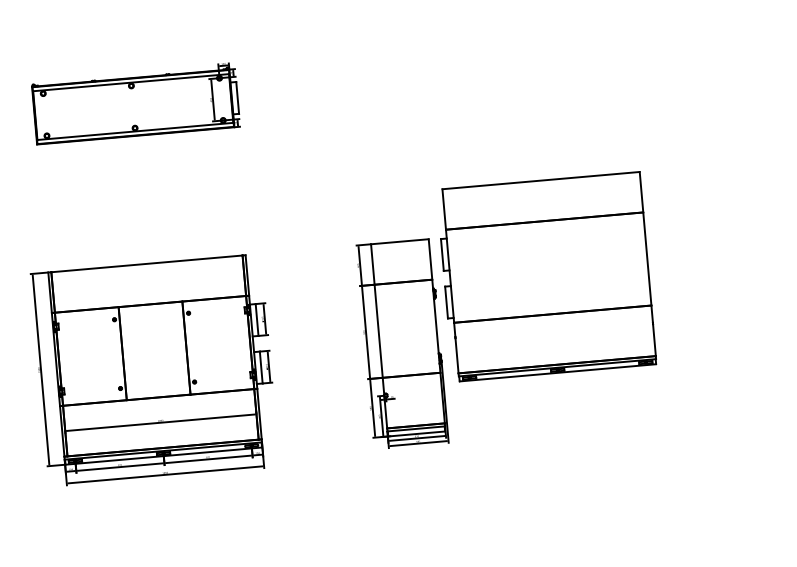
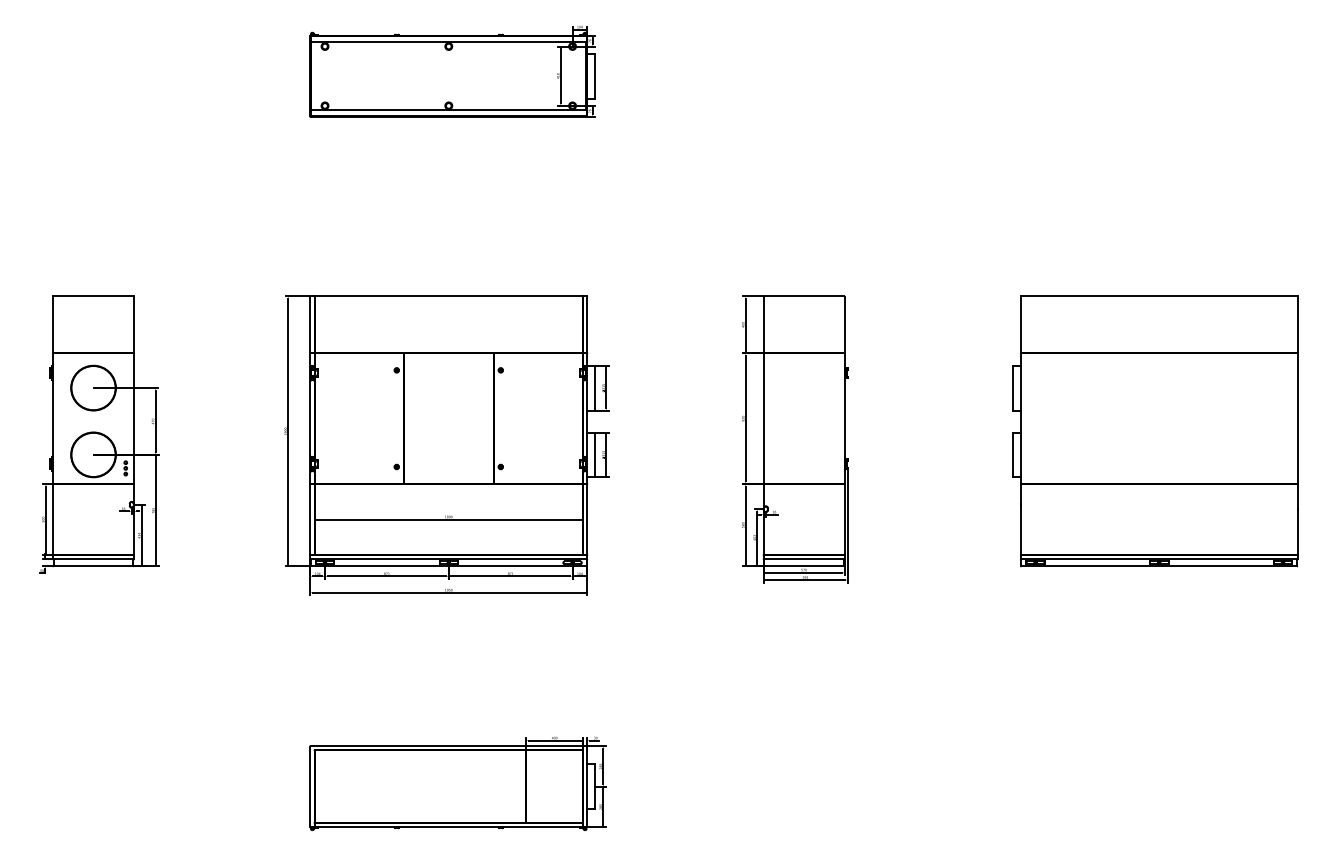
part: (546, 276) -> (1155, 431), moved

